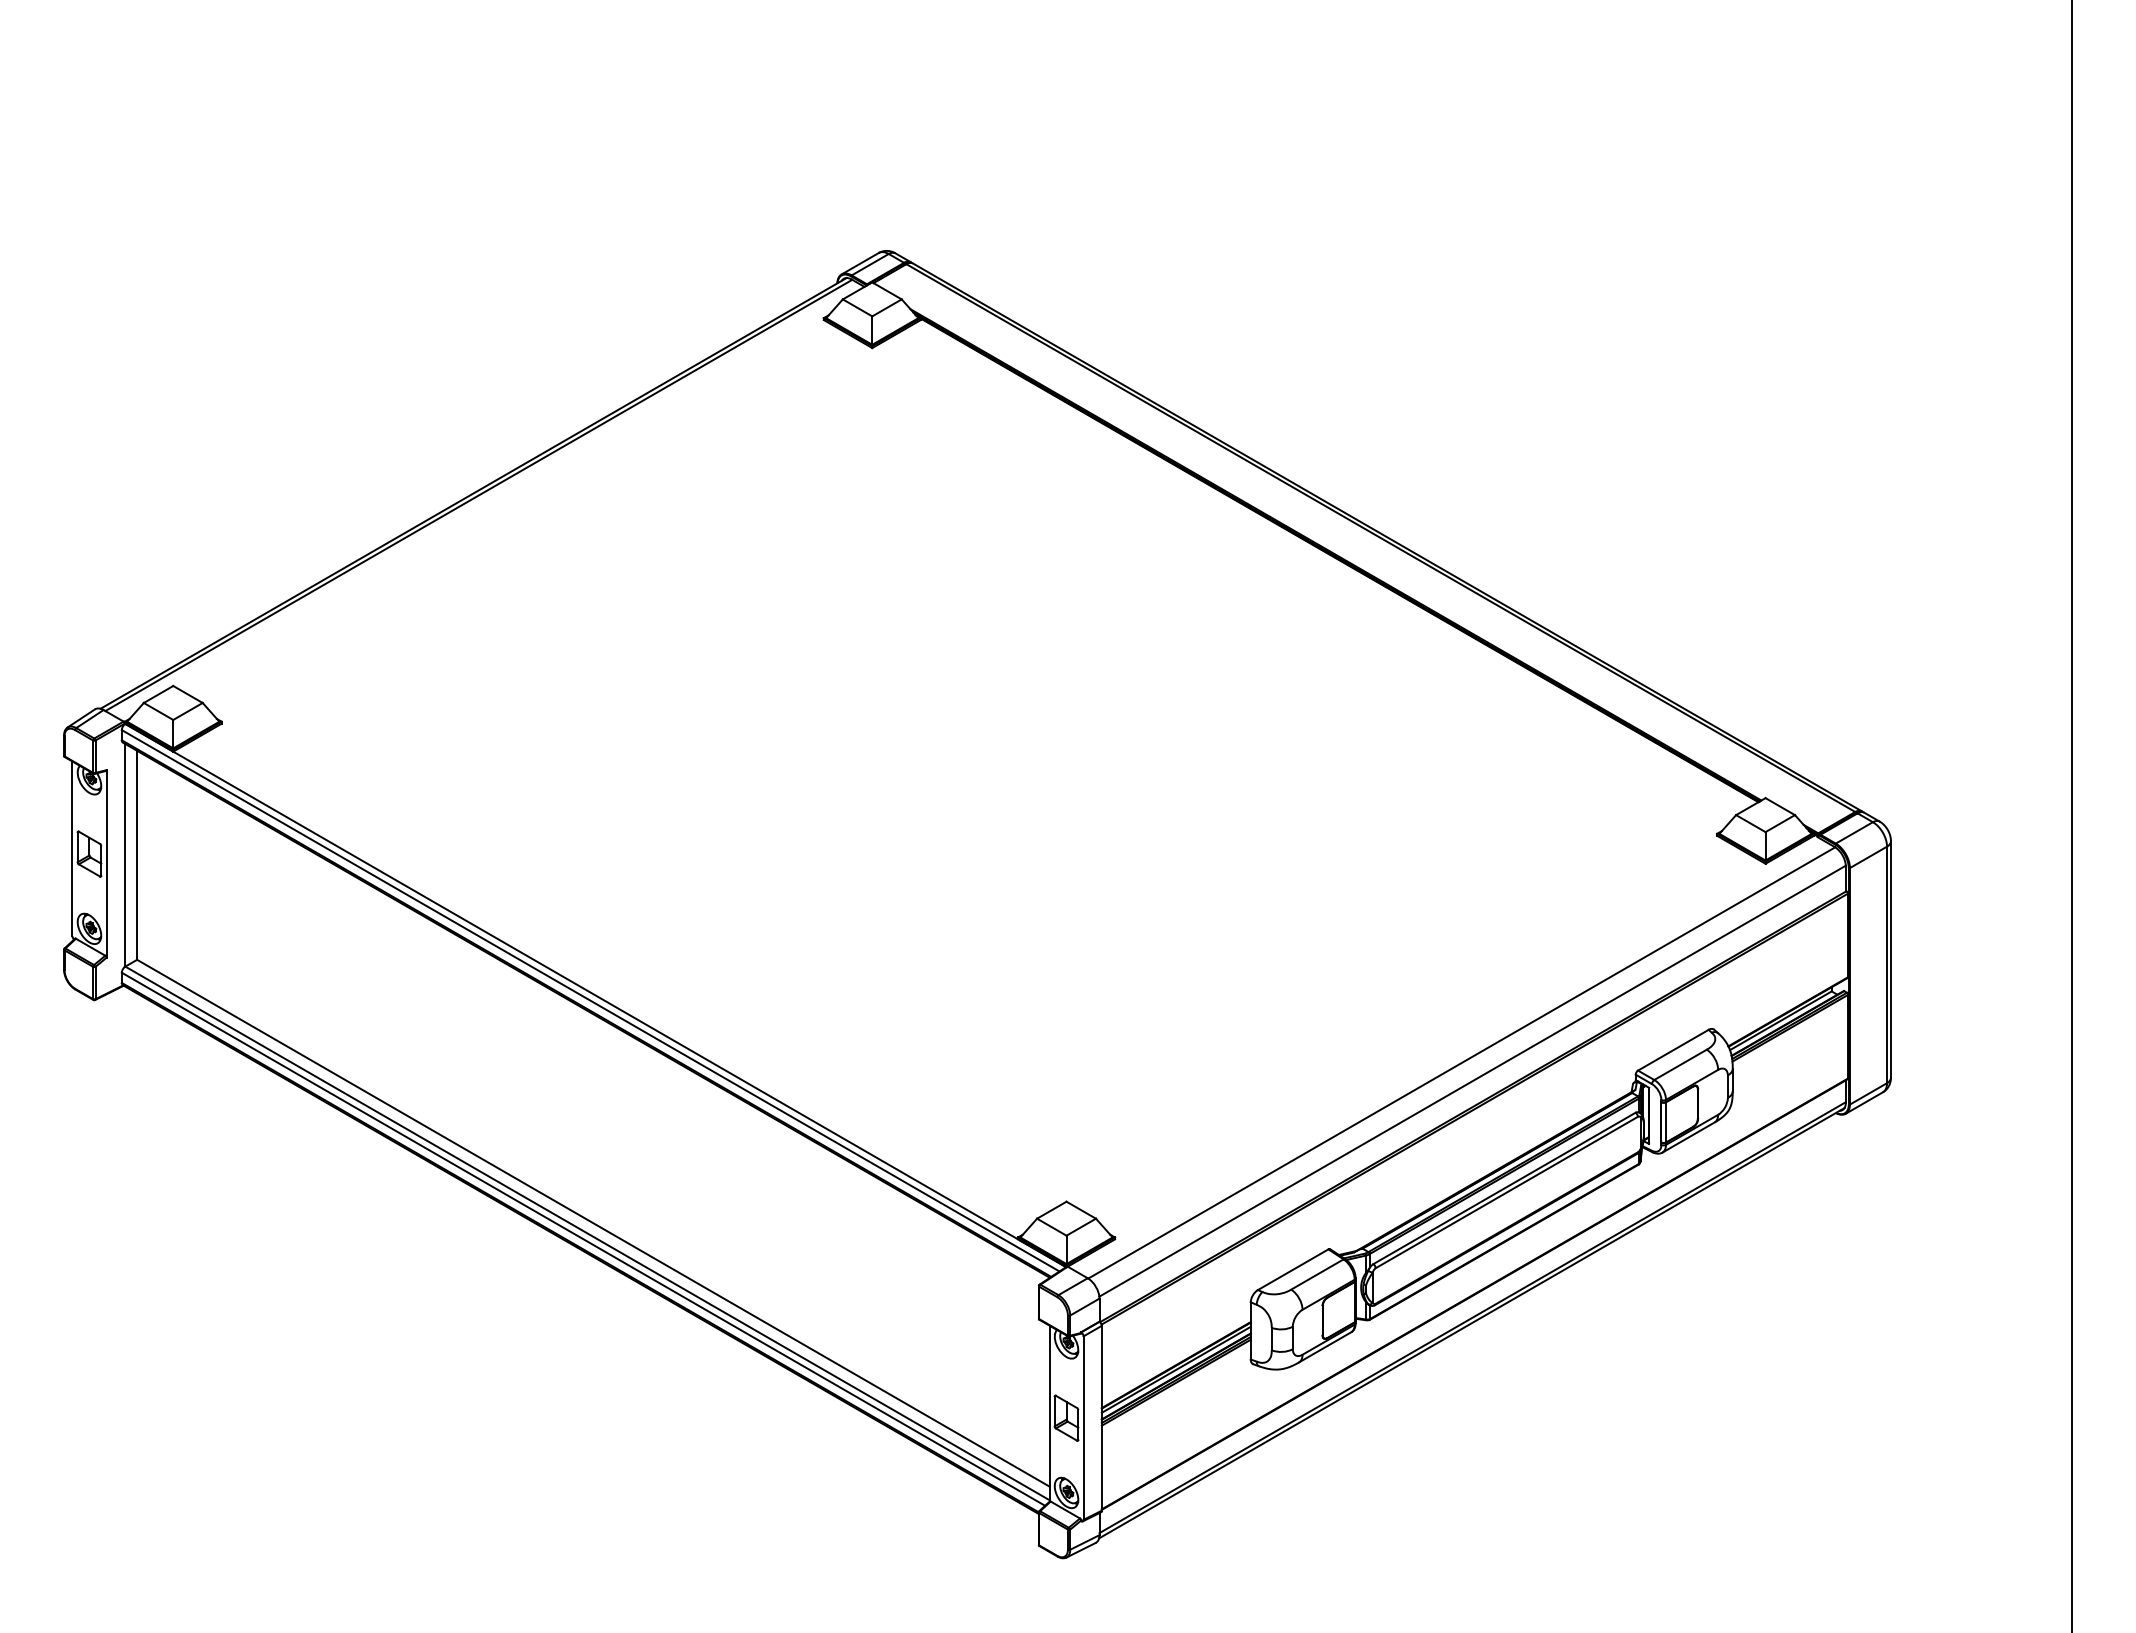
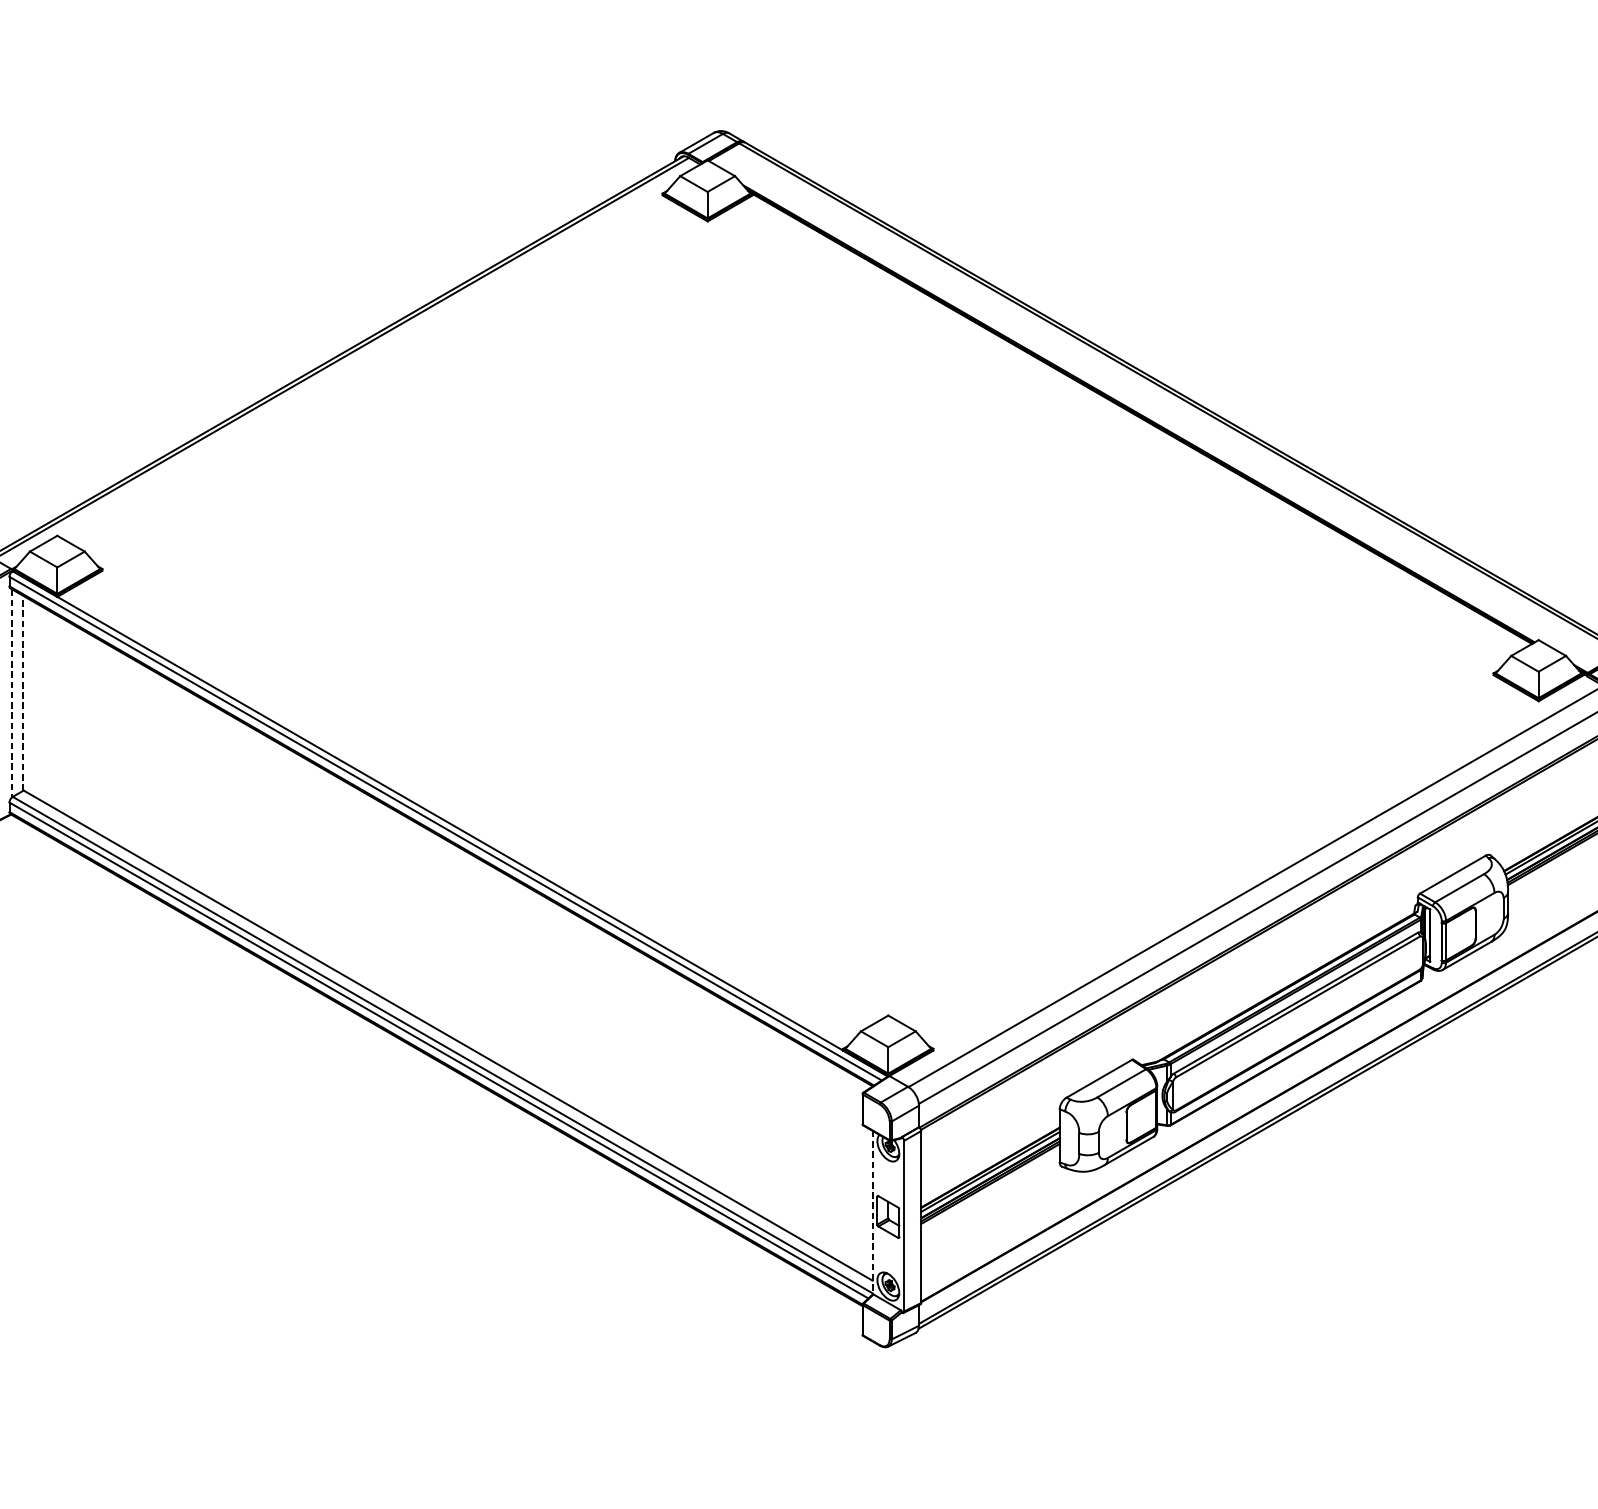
line: (124, 855) -> (11, 693), solid -> dashed
line: (136, 855) -> (23, 693), solid -> dashed
line: (1049, 1414) -> (872, 1213), solid -> dashed

